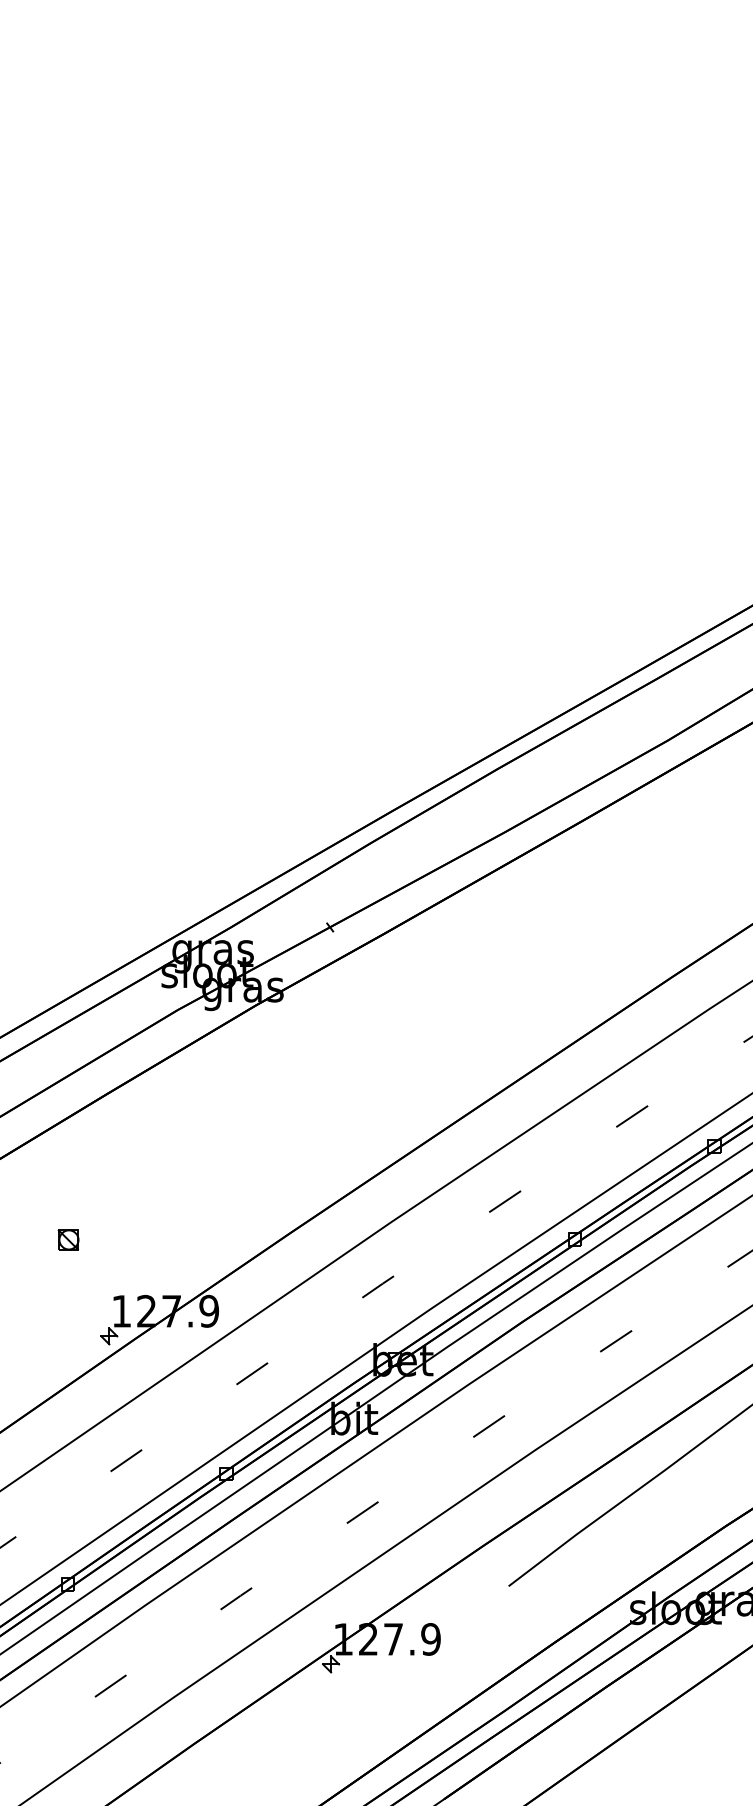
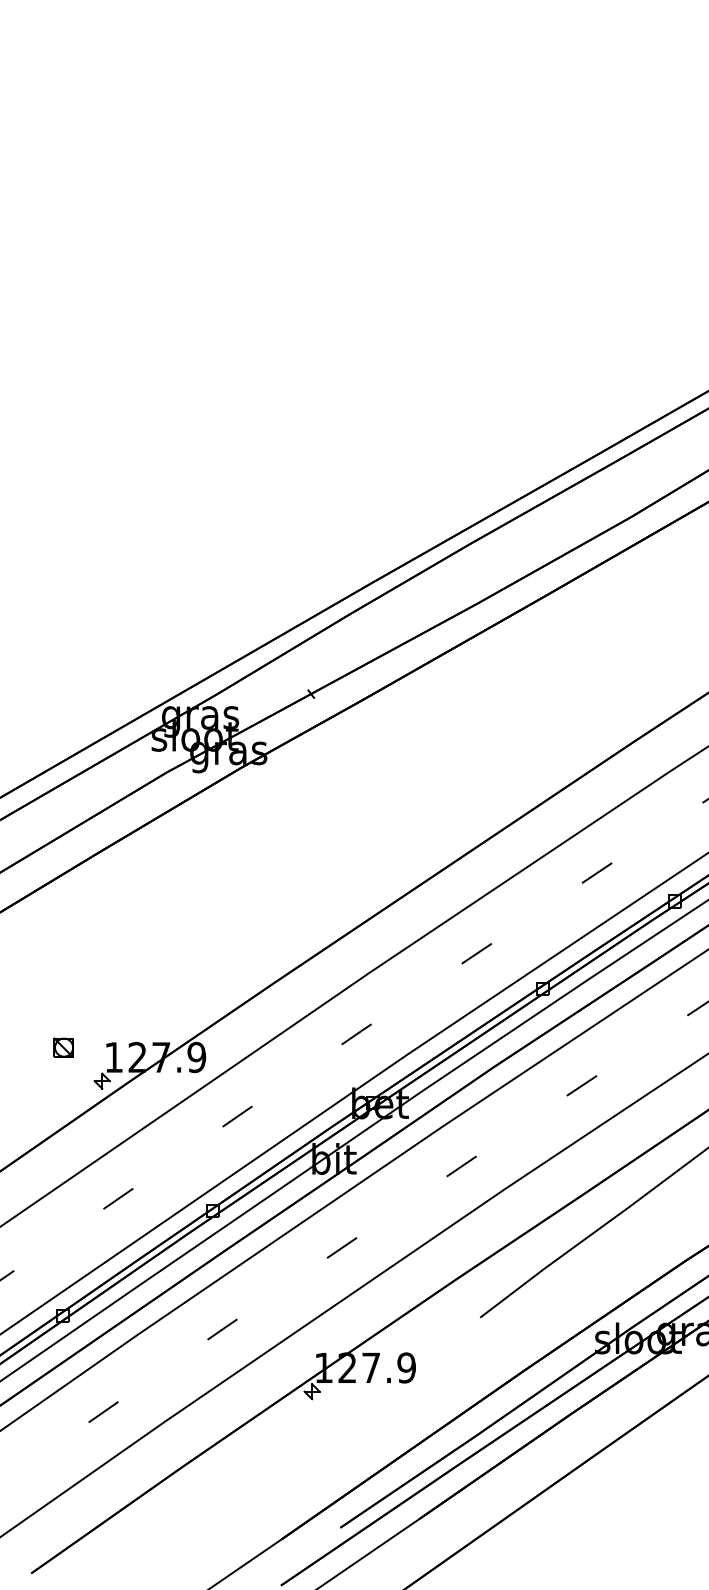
part: (68, 1239) -> (63, 1047), moved

